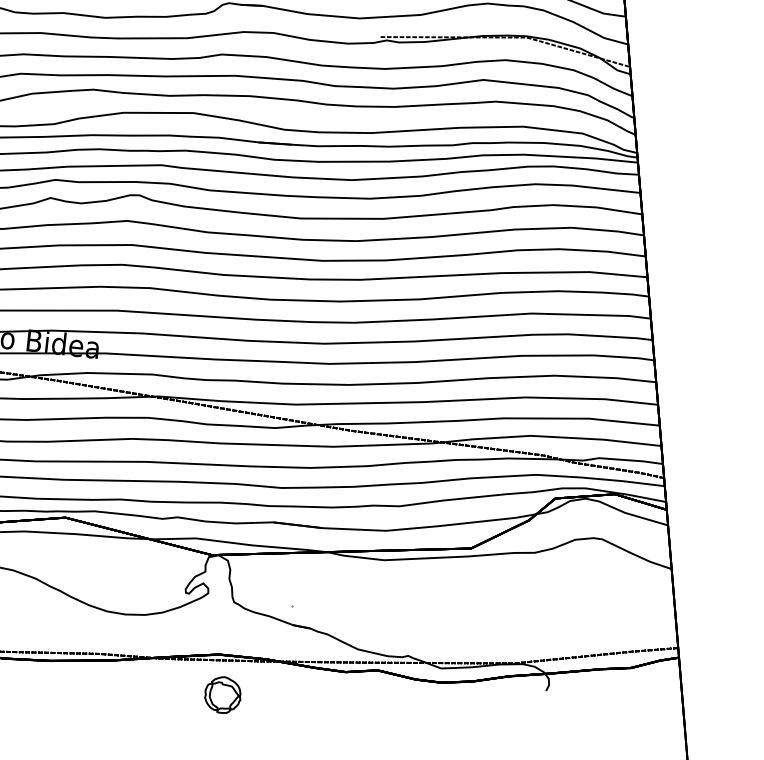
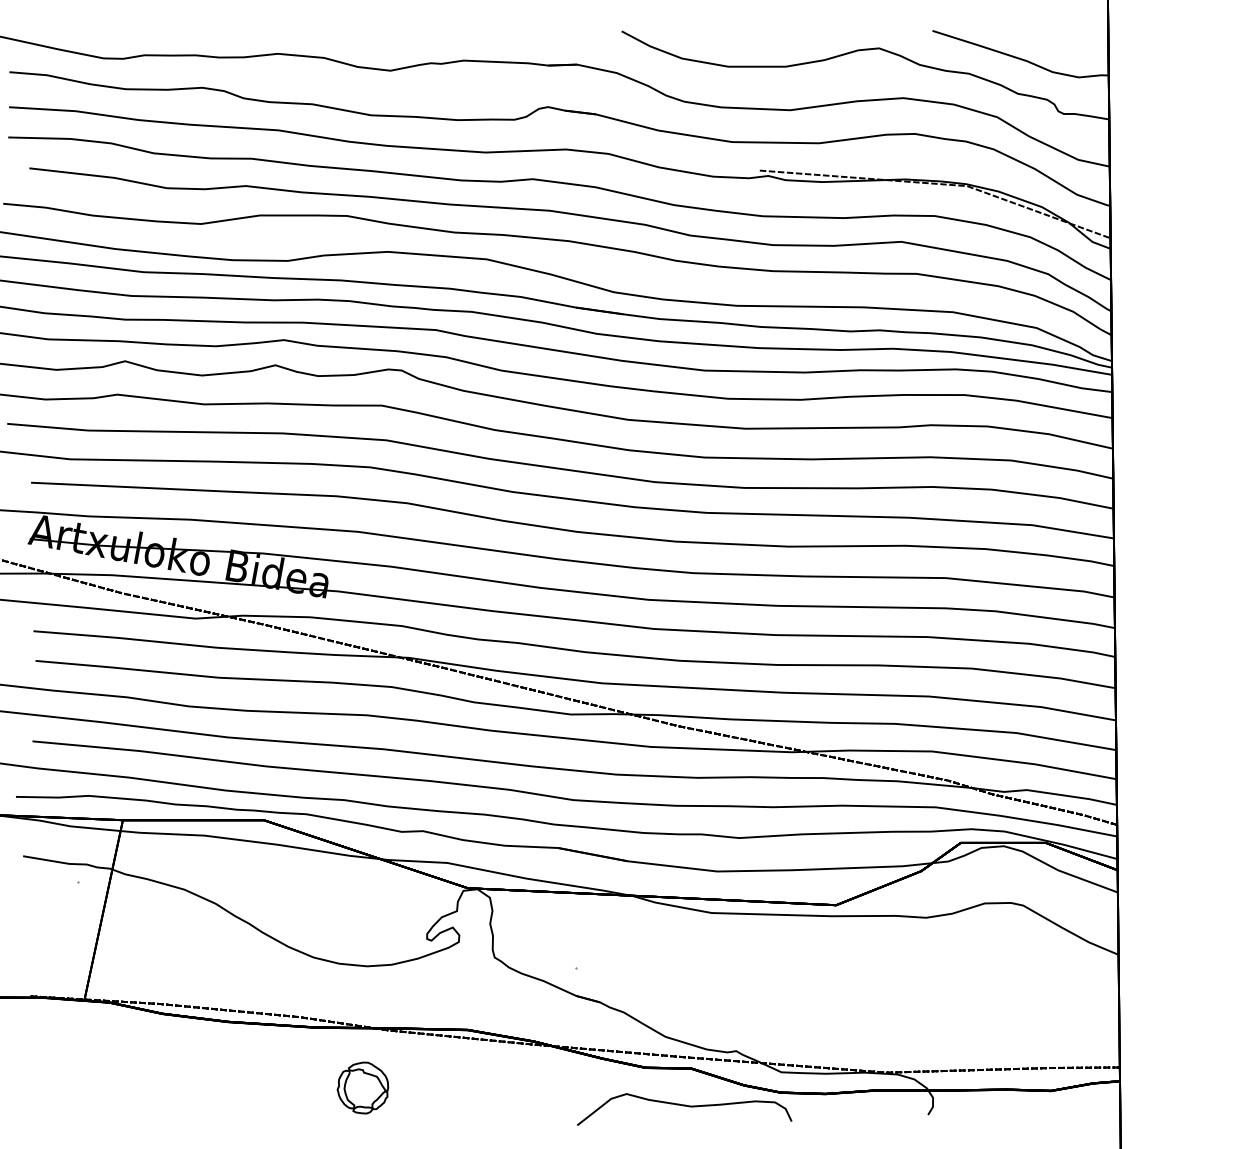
part: (222, 694) -> (362, 1087), moved
curve: (374, 697) -> (684, 1106), added

